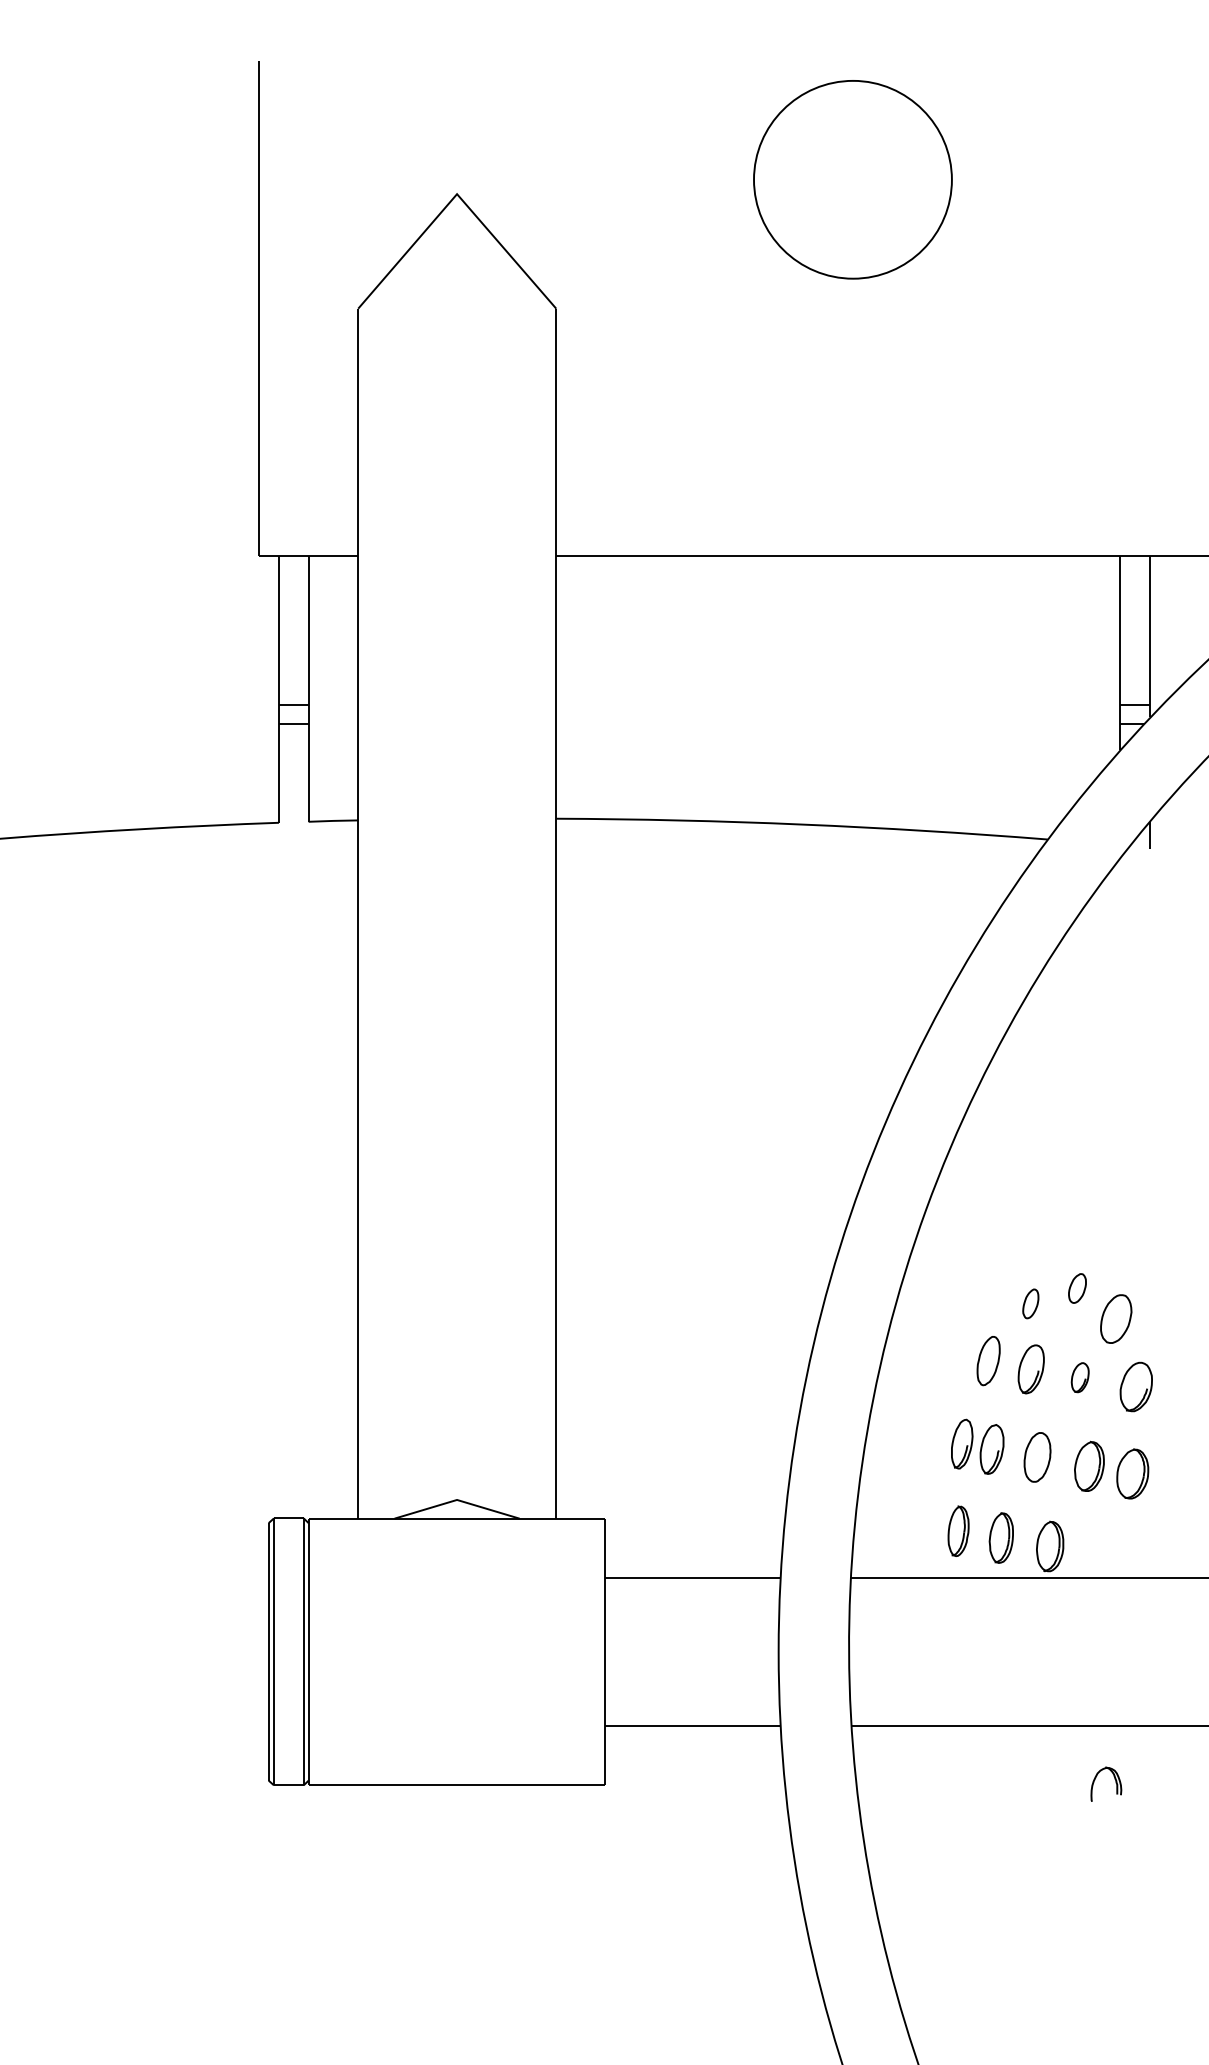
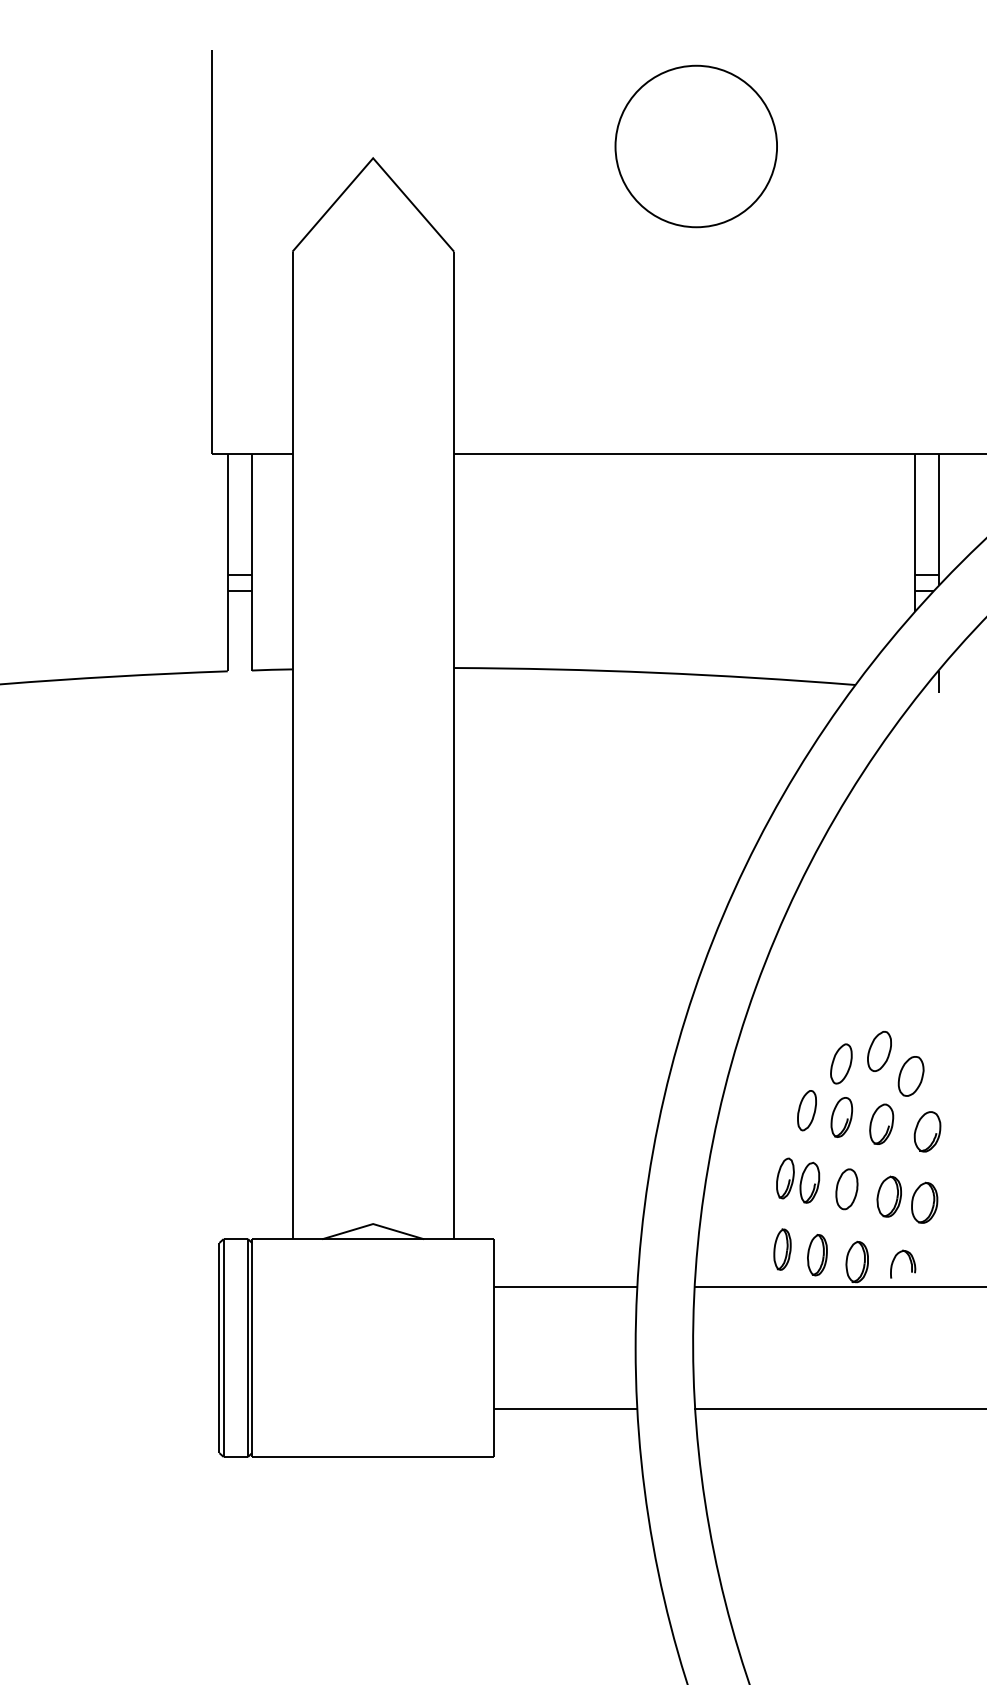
part: (1077, 1288) -> (879, 1051), size x1.67
part: (1030, 1303) -> (841, 1063), size x1.67
part: (1080, 1377) -> (882, 1124), size x1.67
part: (1114, 1779) -> (909, 1260), moved

